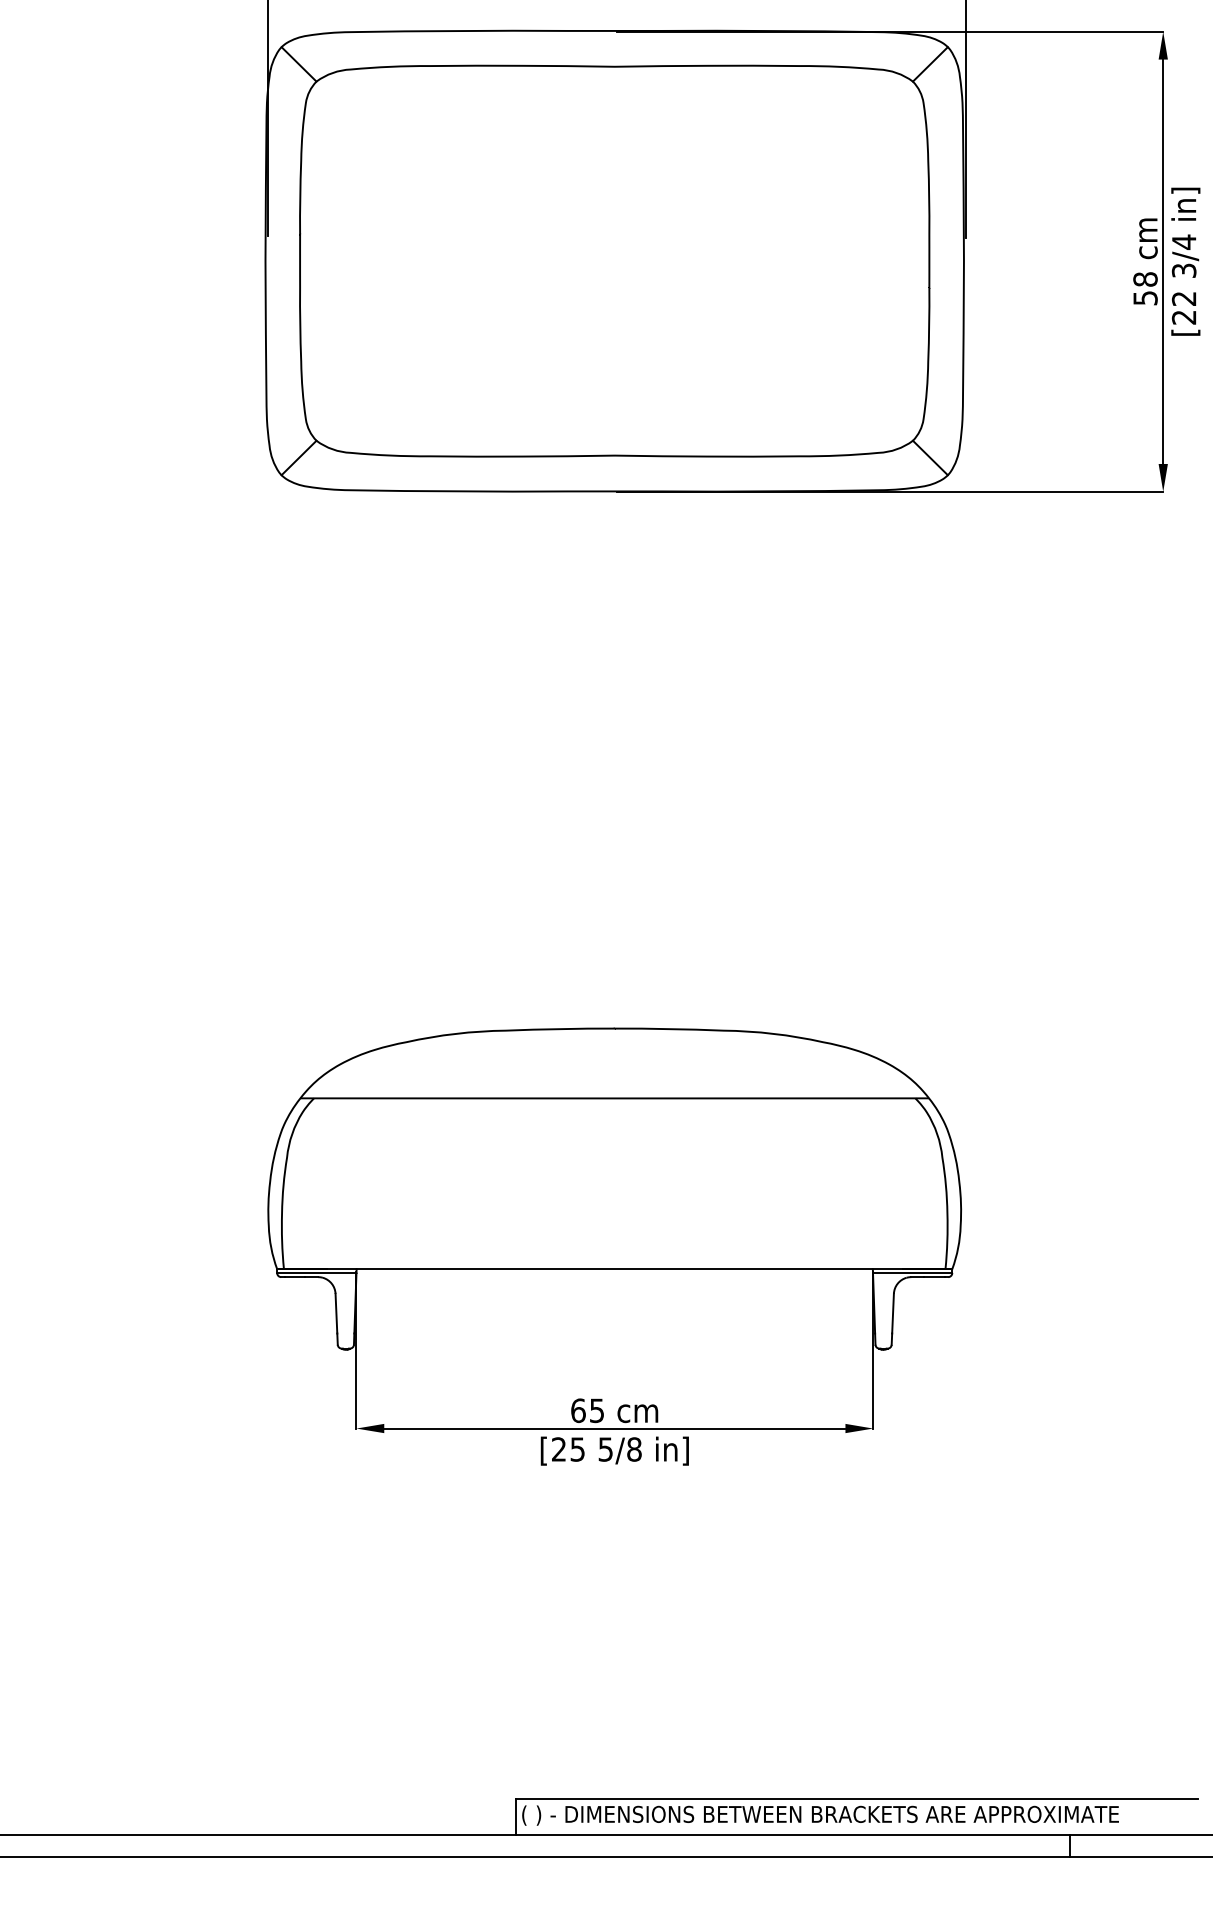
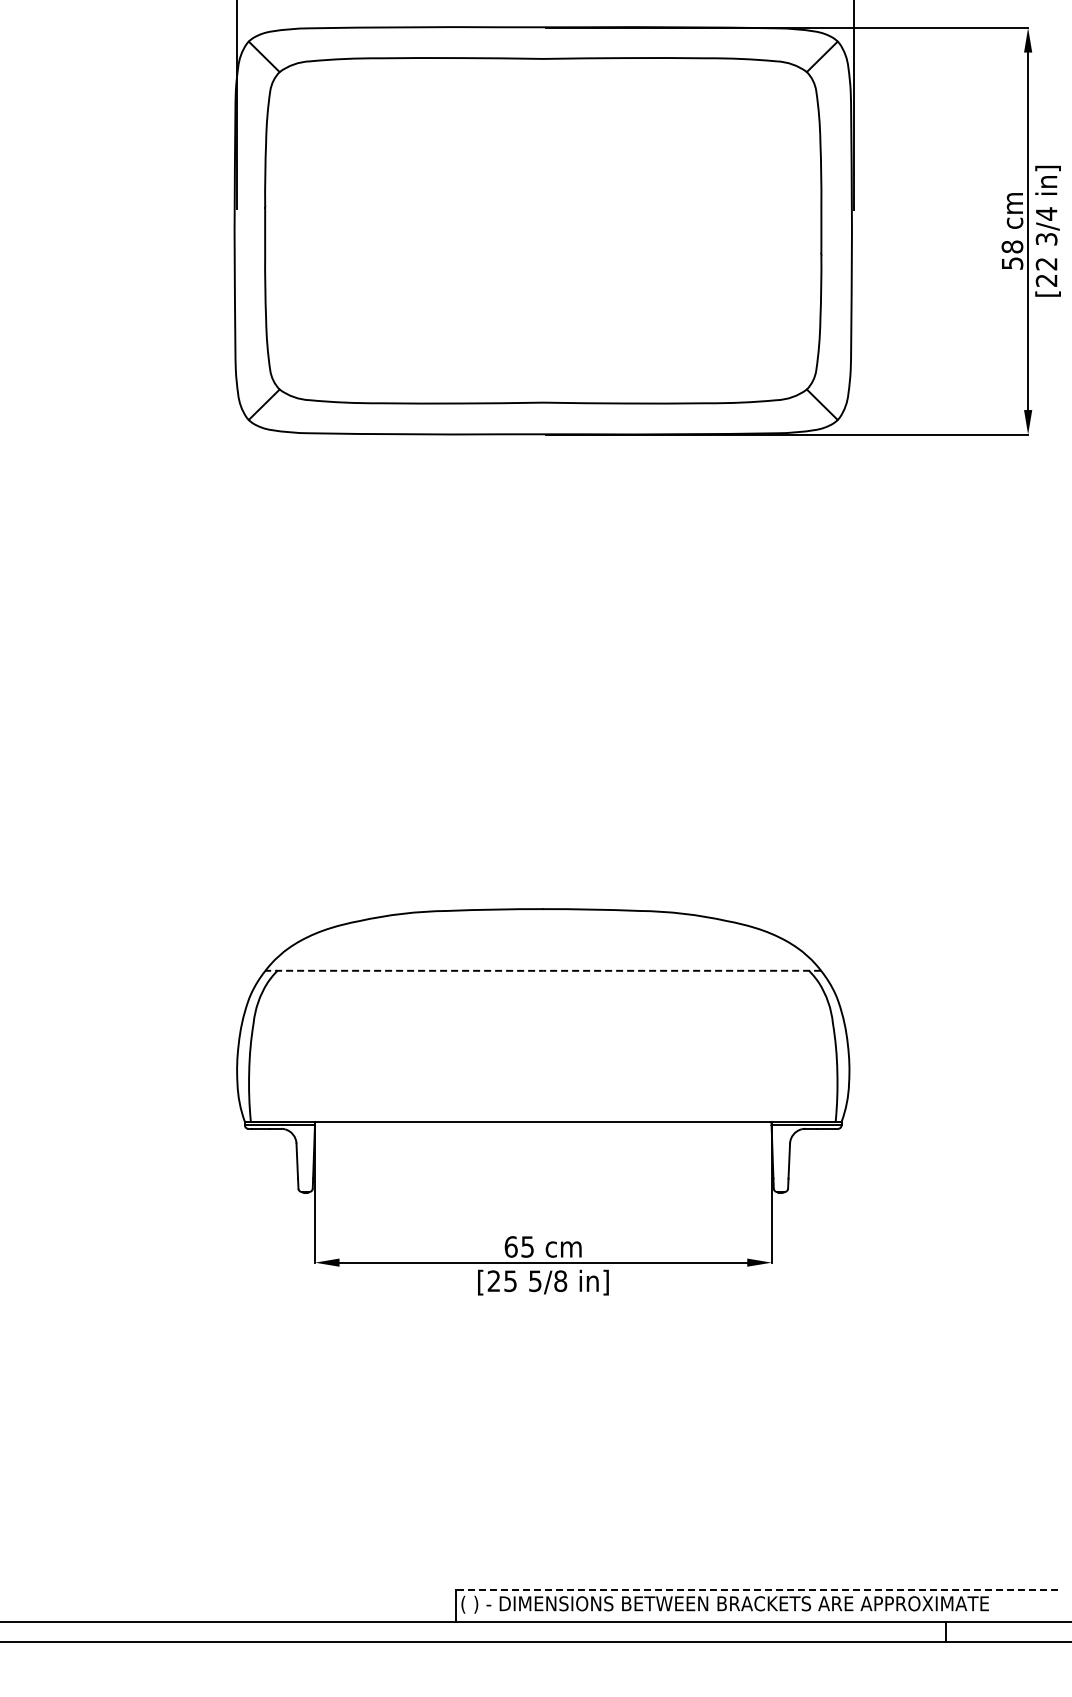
line: (614, 1098) -> (543, 970), solid -> dashed
line: (855, 1798) -> (756, 1589), solid -> dashed

